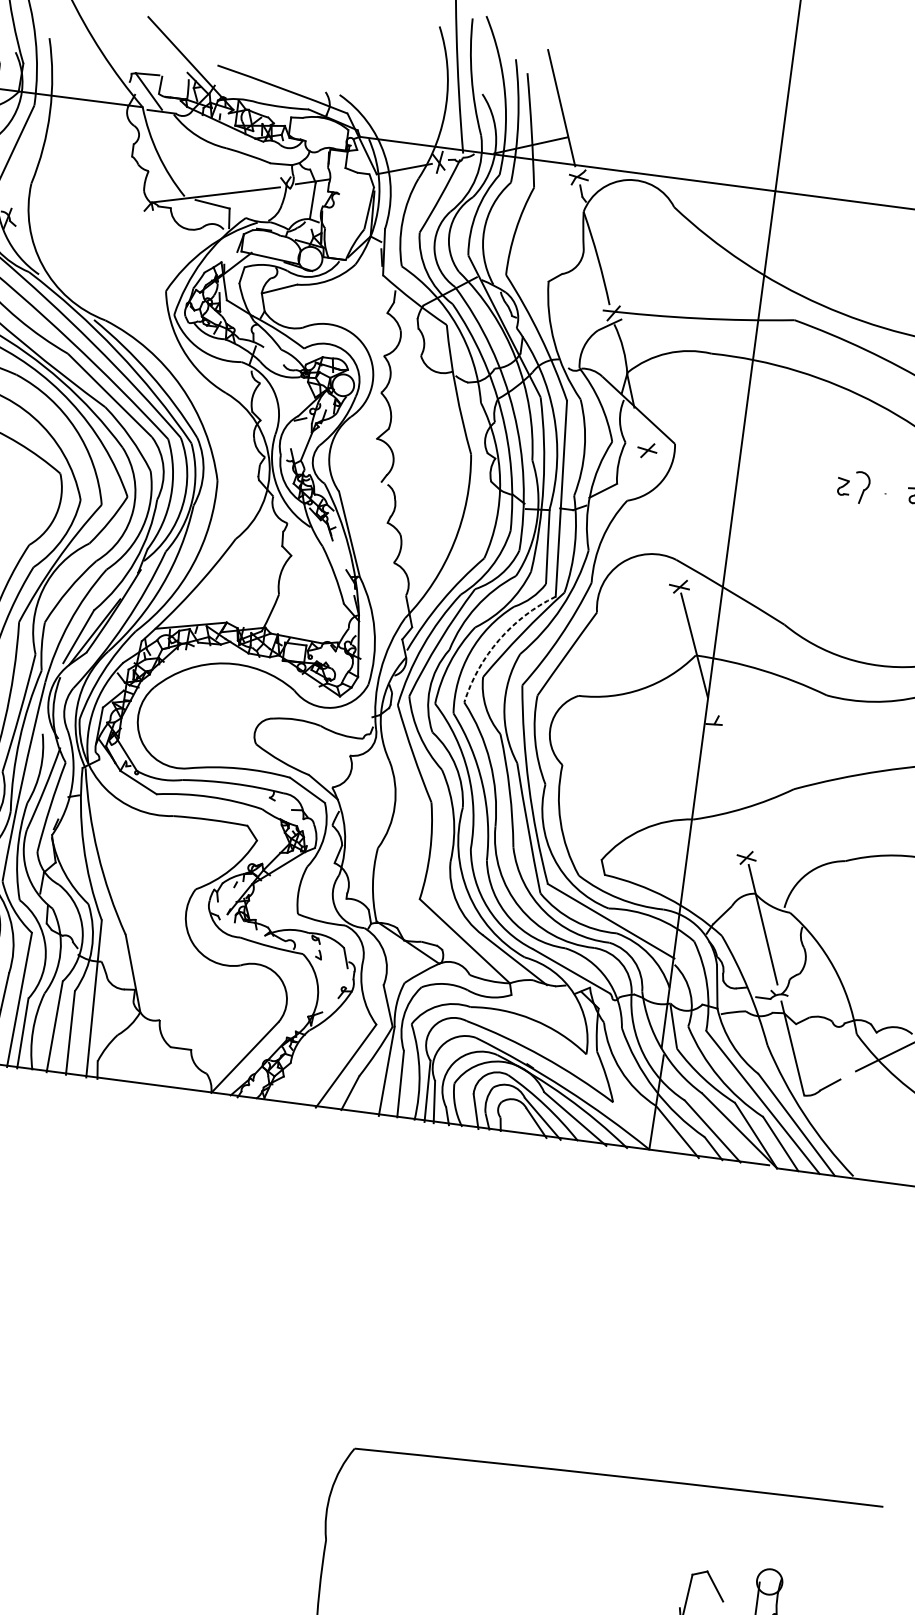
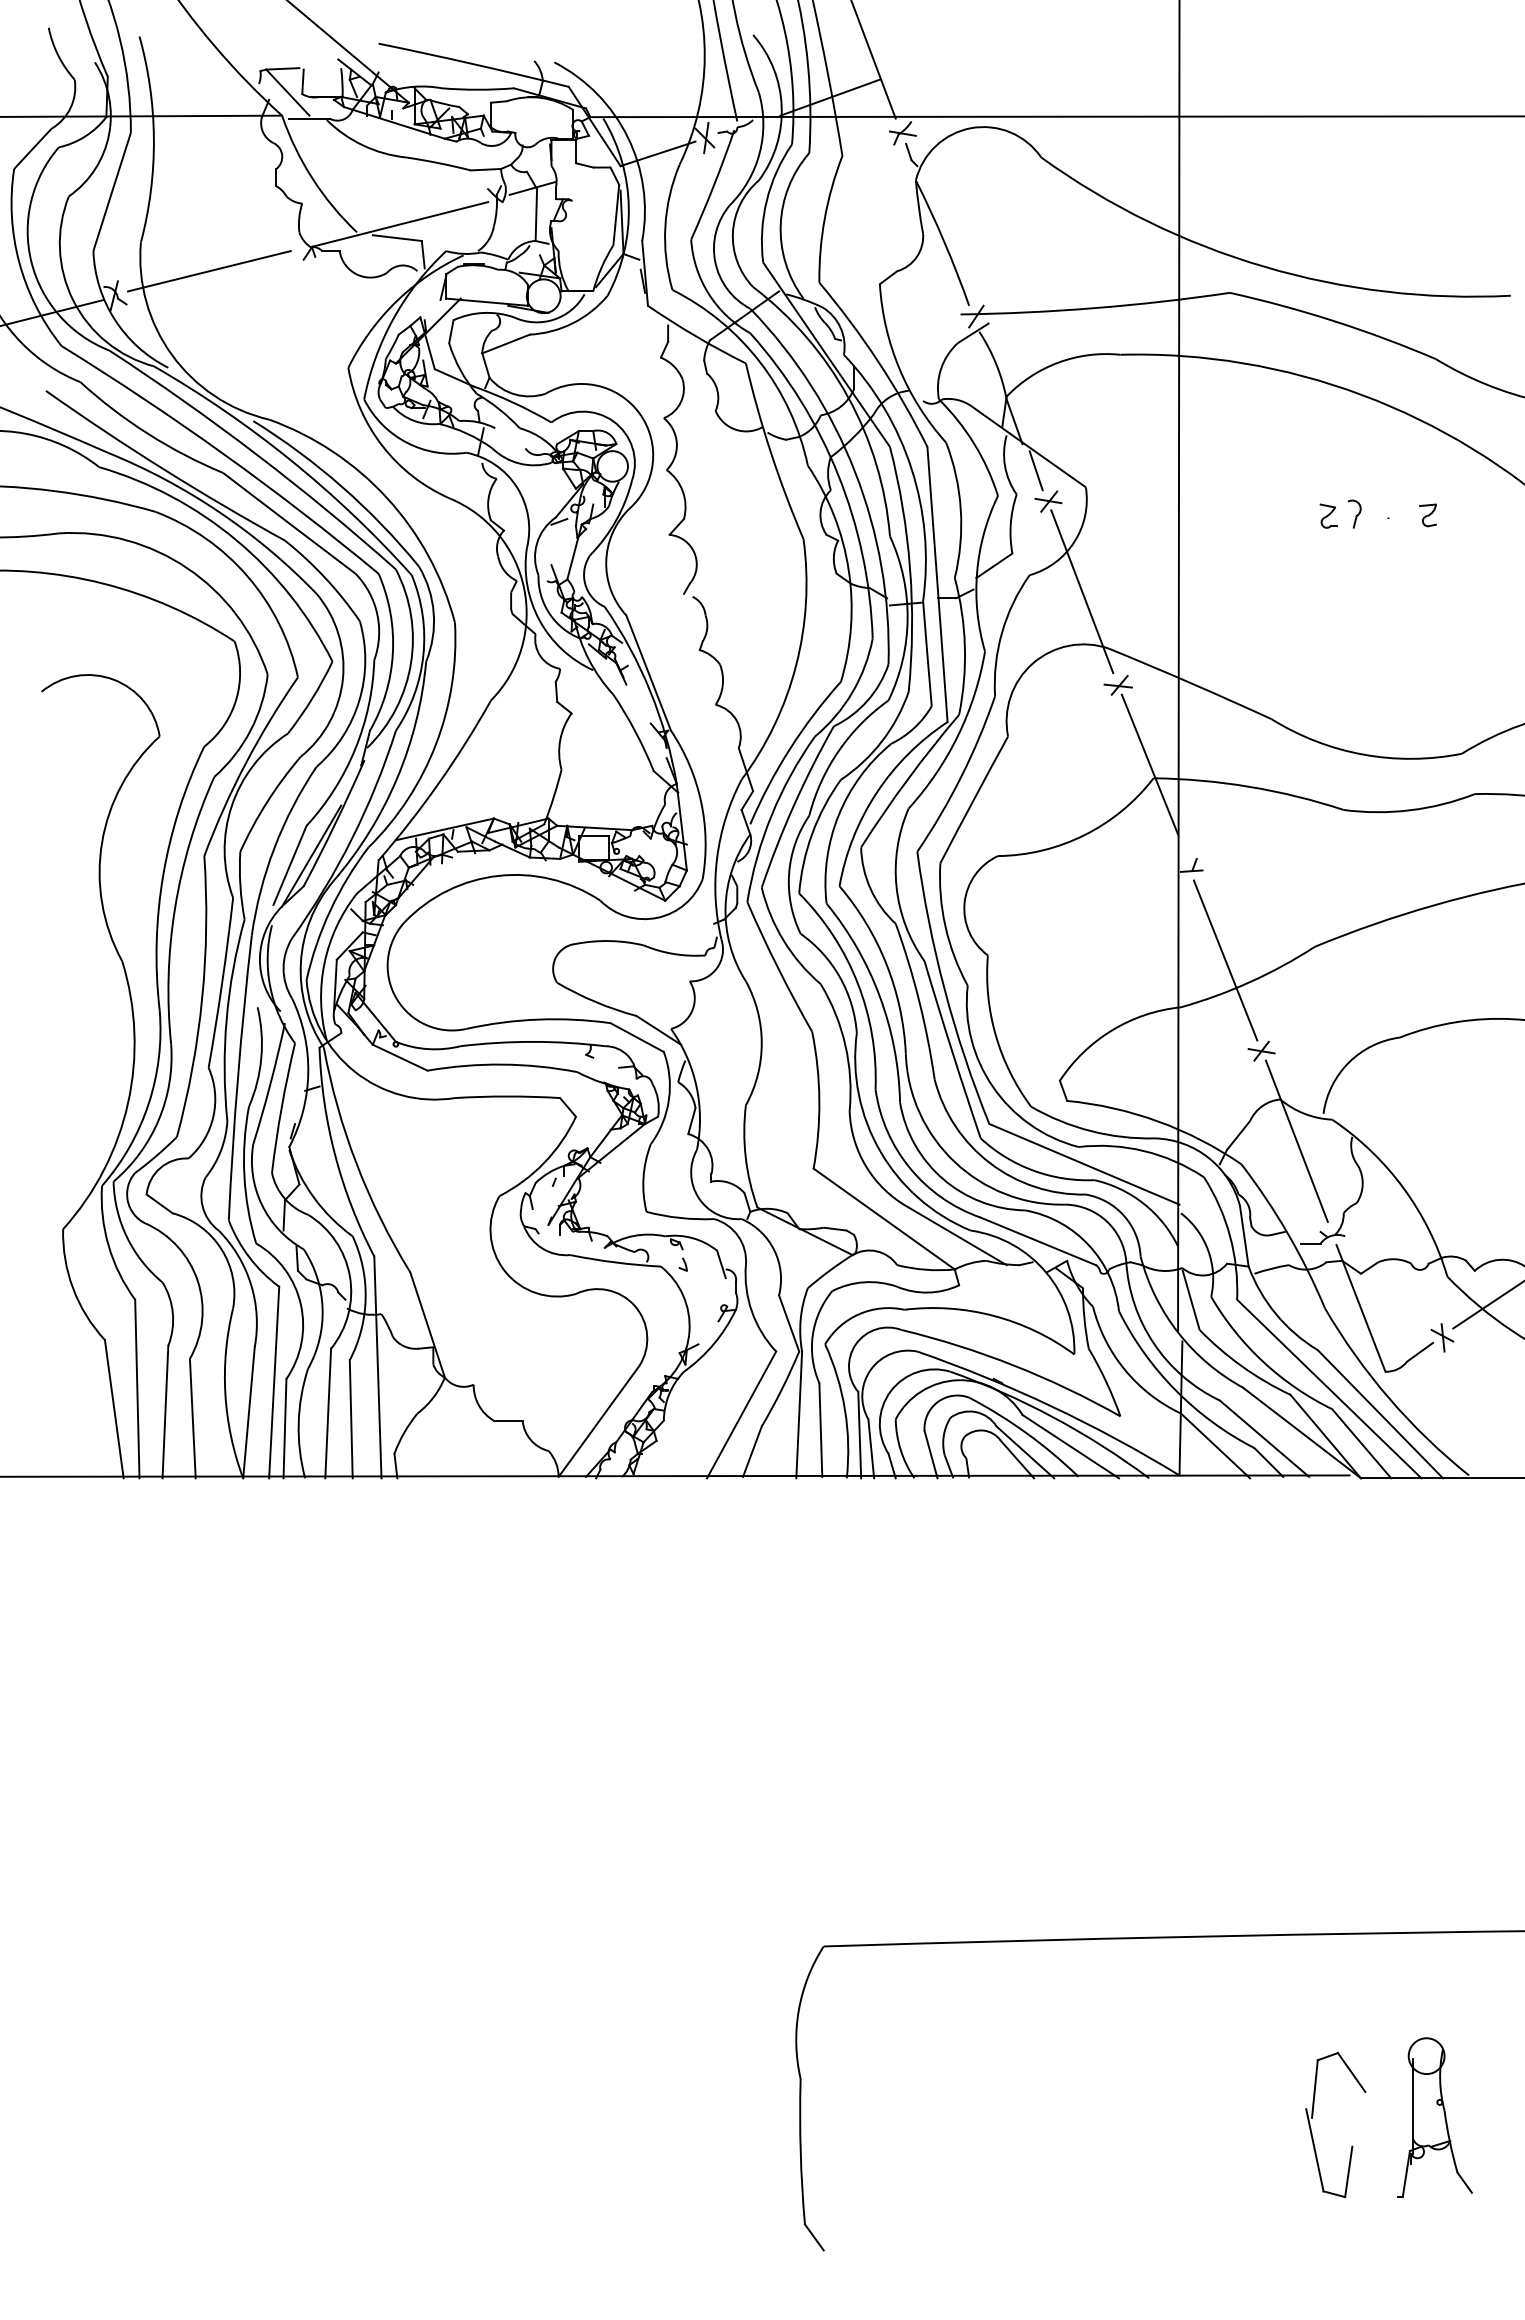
line: (76, 210) -> (208, 271), added
line: (641, 427) -> (1035, 470), added
part: (862, 487) -> (1354, 513), size x0.62
line: (662, 517) -> (1082, 591), added
arc: (498, 640) -> (876, 793), dashed -> solid
line: (729, 790) -> (1225, 960), added
part: (847, 1076) -> (1442, 1337), added

